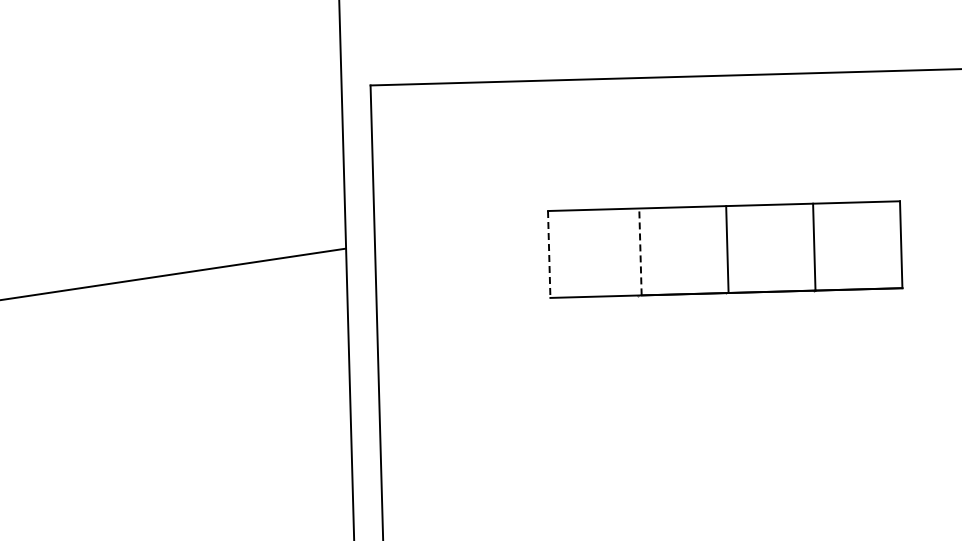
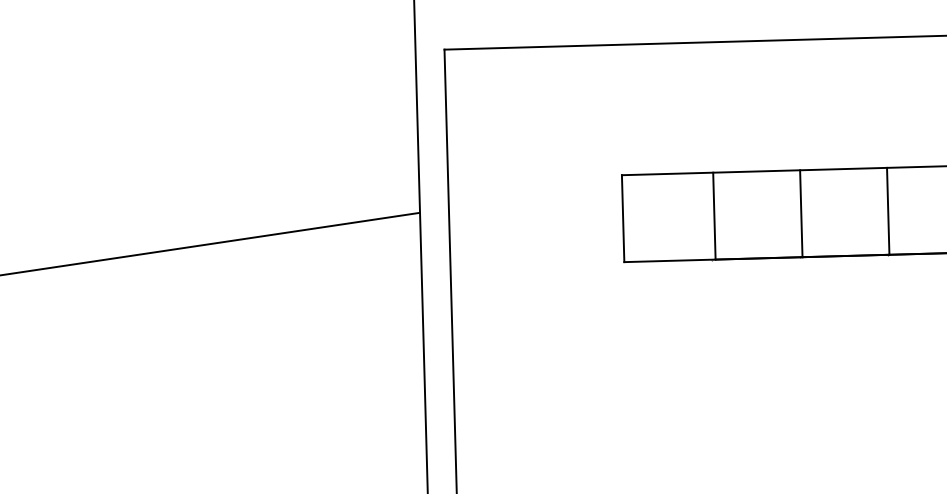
line: (640, 251) -> (714, 215), dashed -> solid
line: (549, 254) -> (623, 218), dashed -> solid

